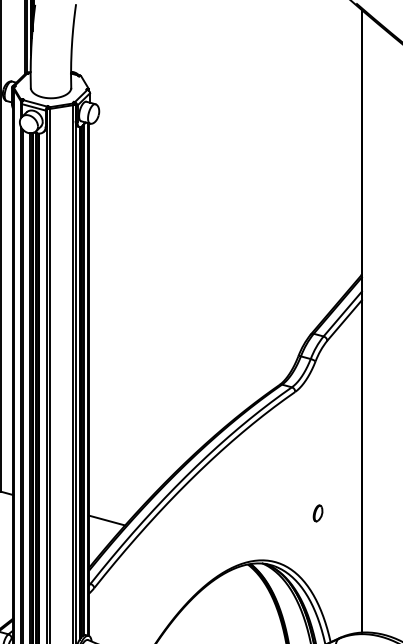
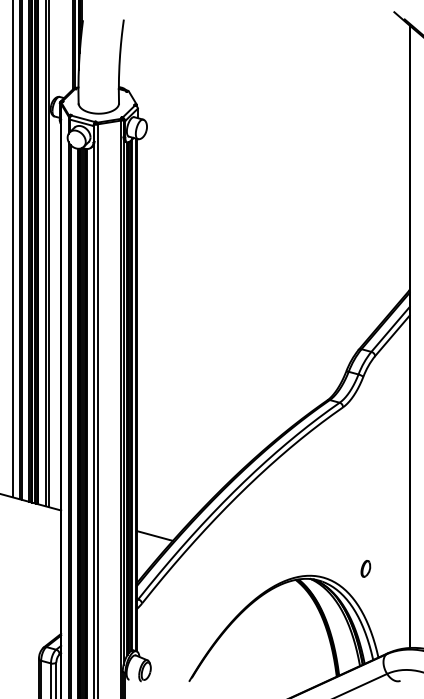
part: (317, 513) -> (365, 568), moved

